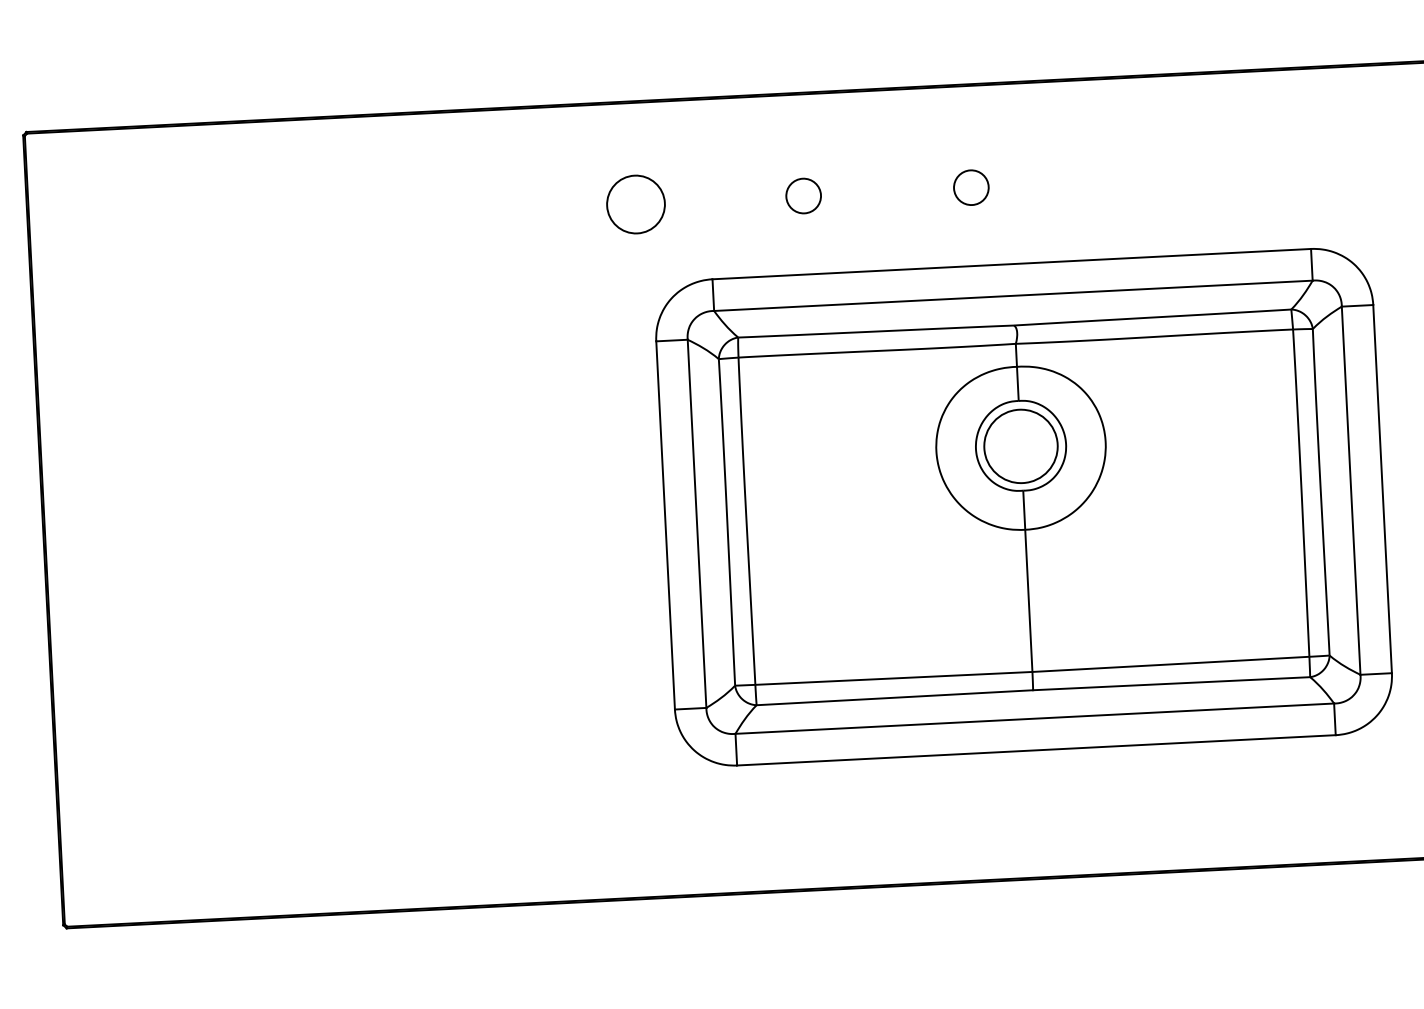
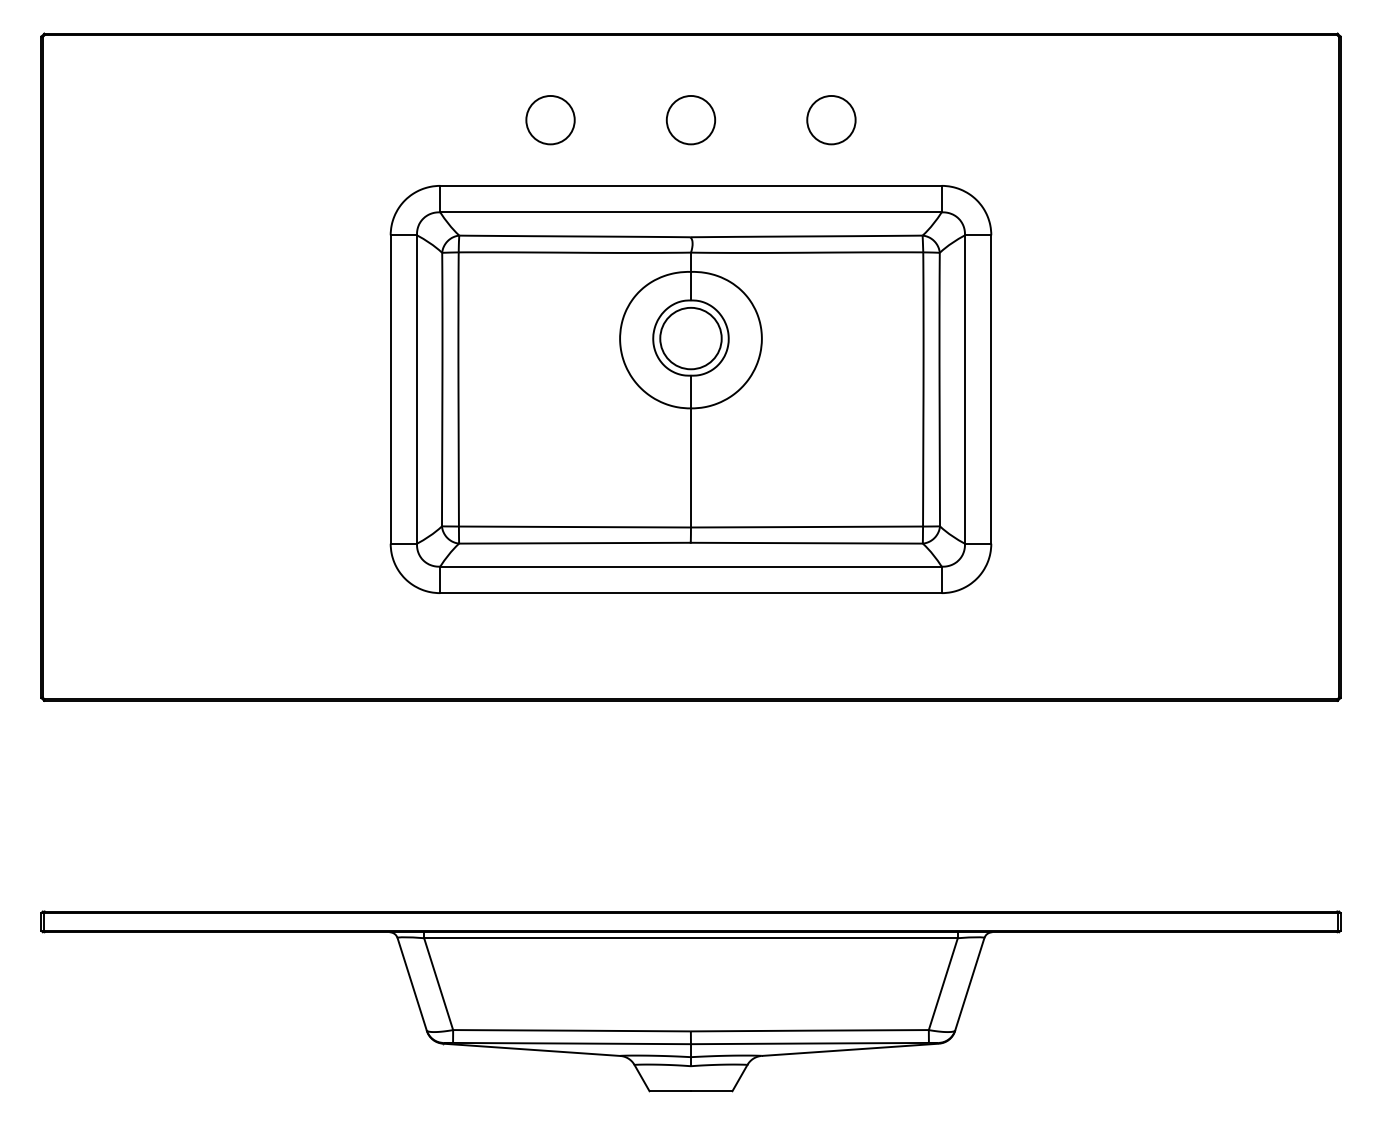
circle: (971, 187) -> (831, 120), size x1.67
circle: (803, 195) -> (690, 119), size x1.67
part: (1023, 507) -> (690, 389), moved

